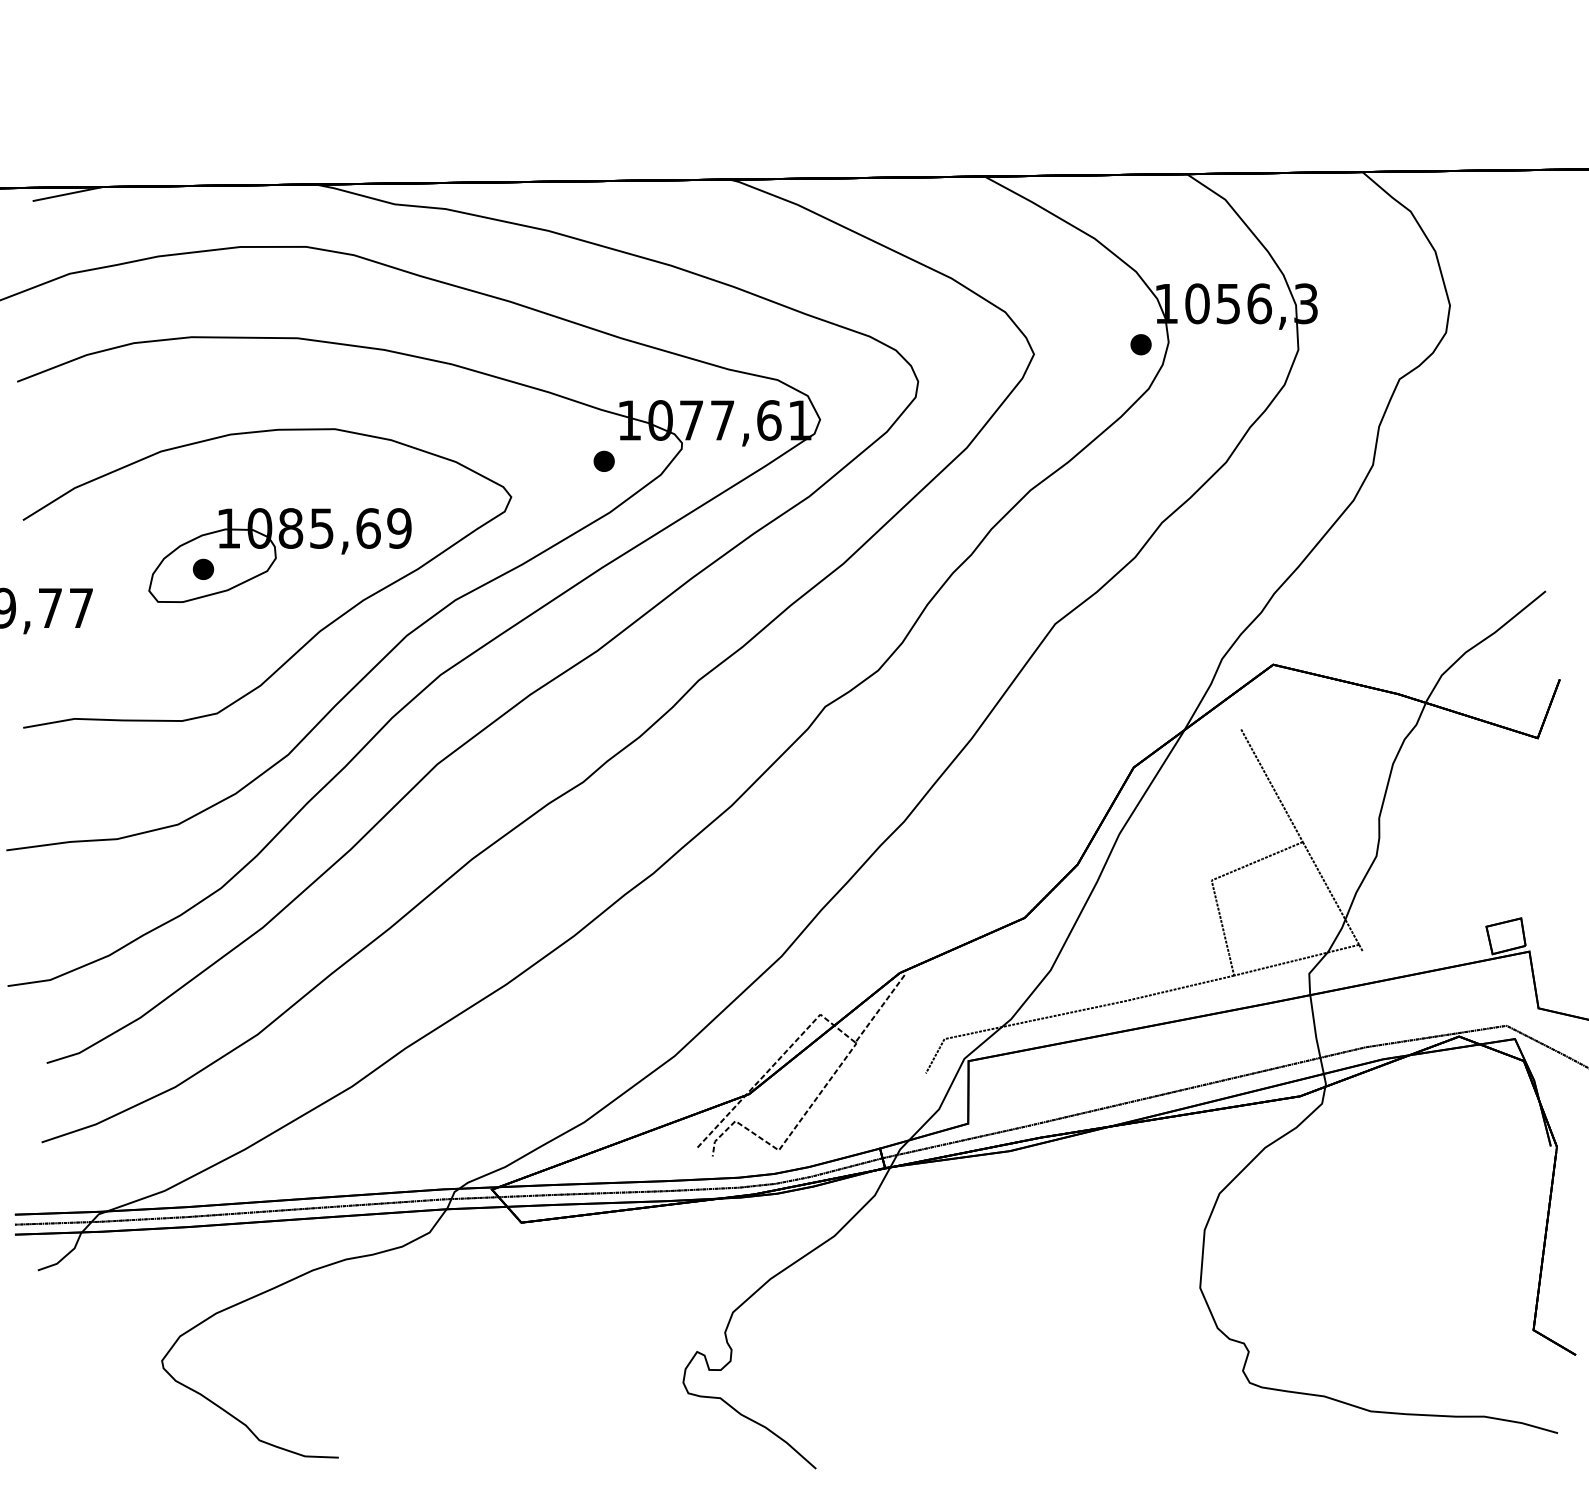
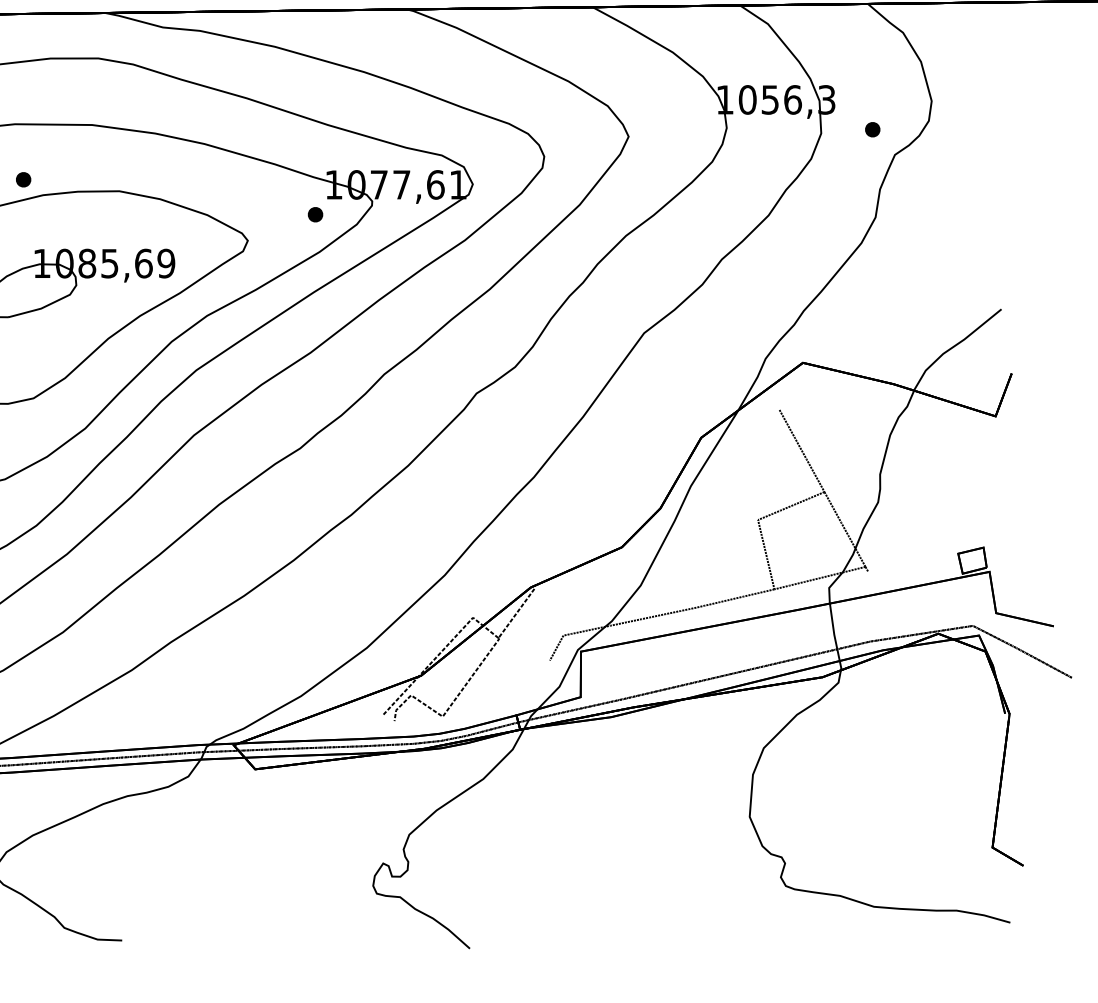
part: (1140, 344) -> (872, 129), moved
part: (203, 568) -> (23, 179), moved

